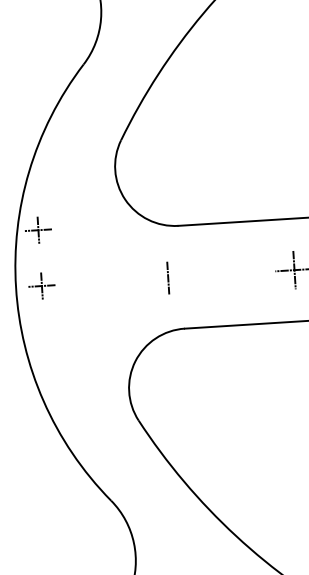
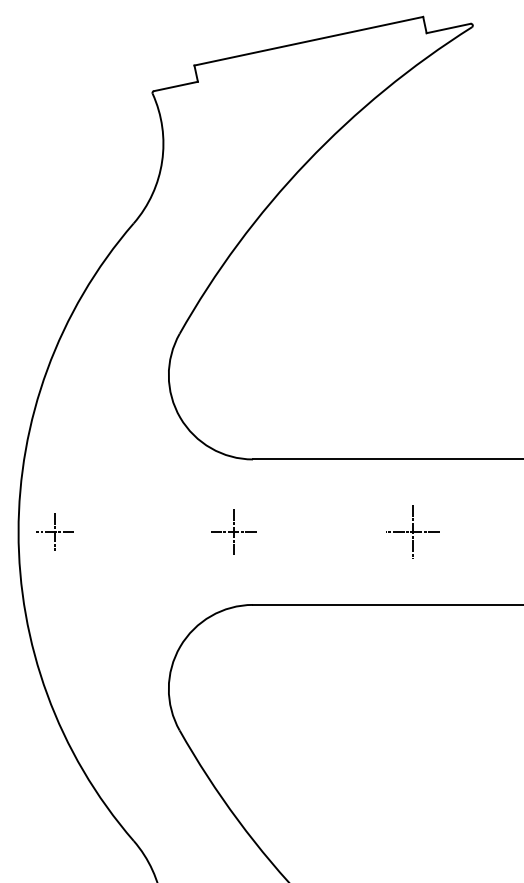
part: (37, 229) -> (54, 452), removed
line: (167, 278) -> (233, 532), added

